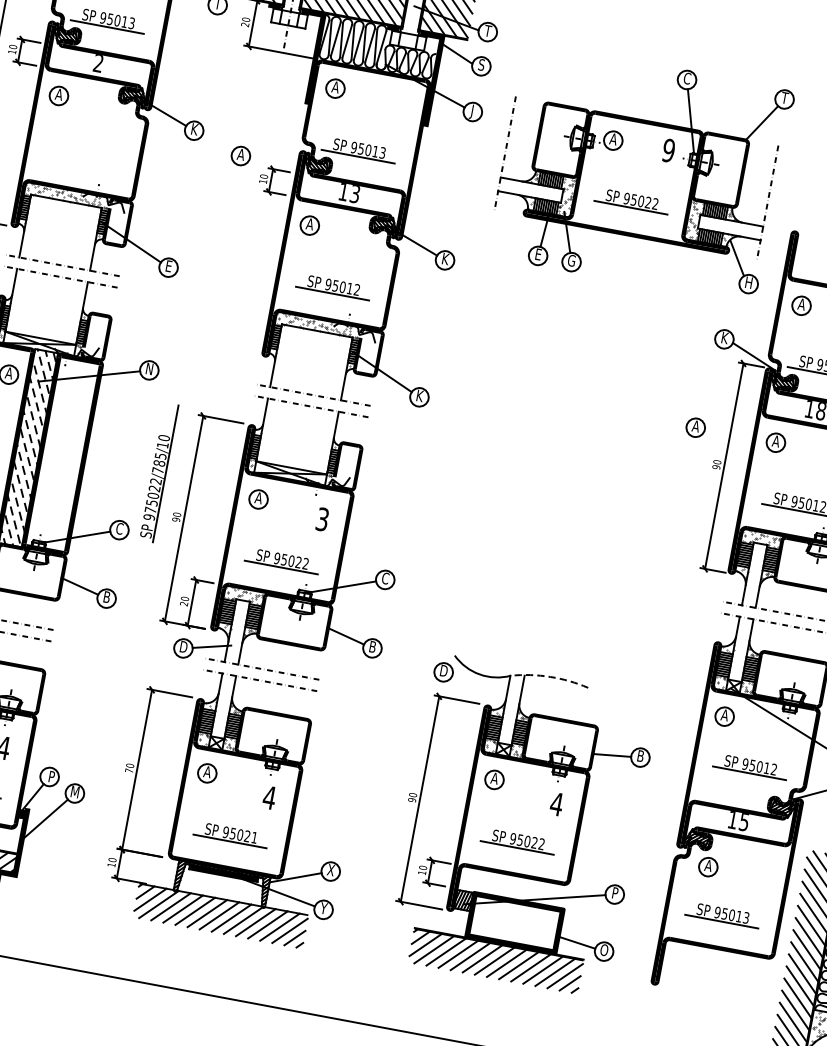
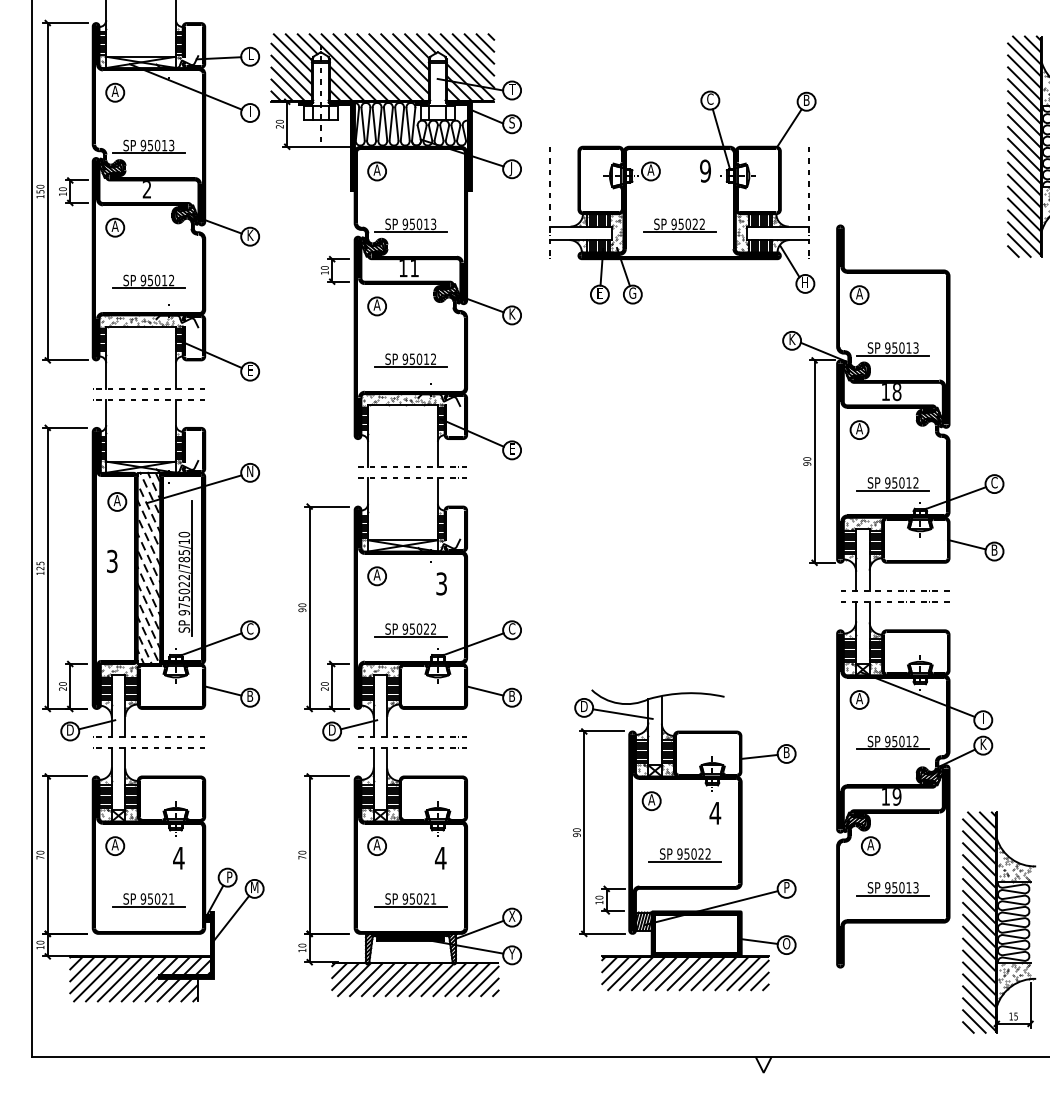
text: (784, 97) -> (806, 99), T -> B
part: (240, 155) -> (298, 252), removed
part: (82, 156) -> (148, 281), added
text: (354, 194) -> (414, 268), 13 -> 11
text: (420, 395) -> (512, 448), K -> E
part: (695, 427) -> (780, 429), removed
part: (158, 472) -> (185, 568), moved
arc: (550, 677) -> (686, 693), dashed -> solid
line: (481, 685) -> (622, 713), added
text: (743, 821) -> (896, 796), 15 -> 19

